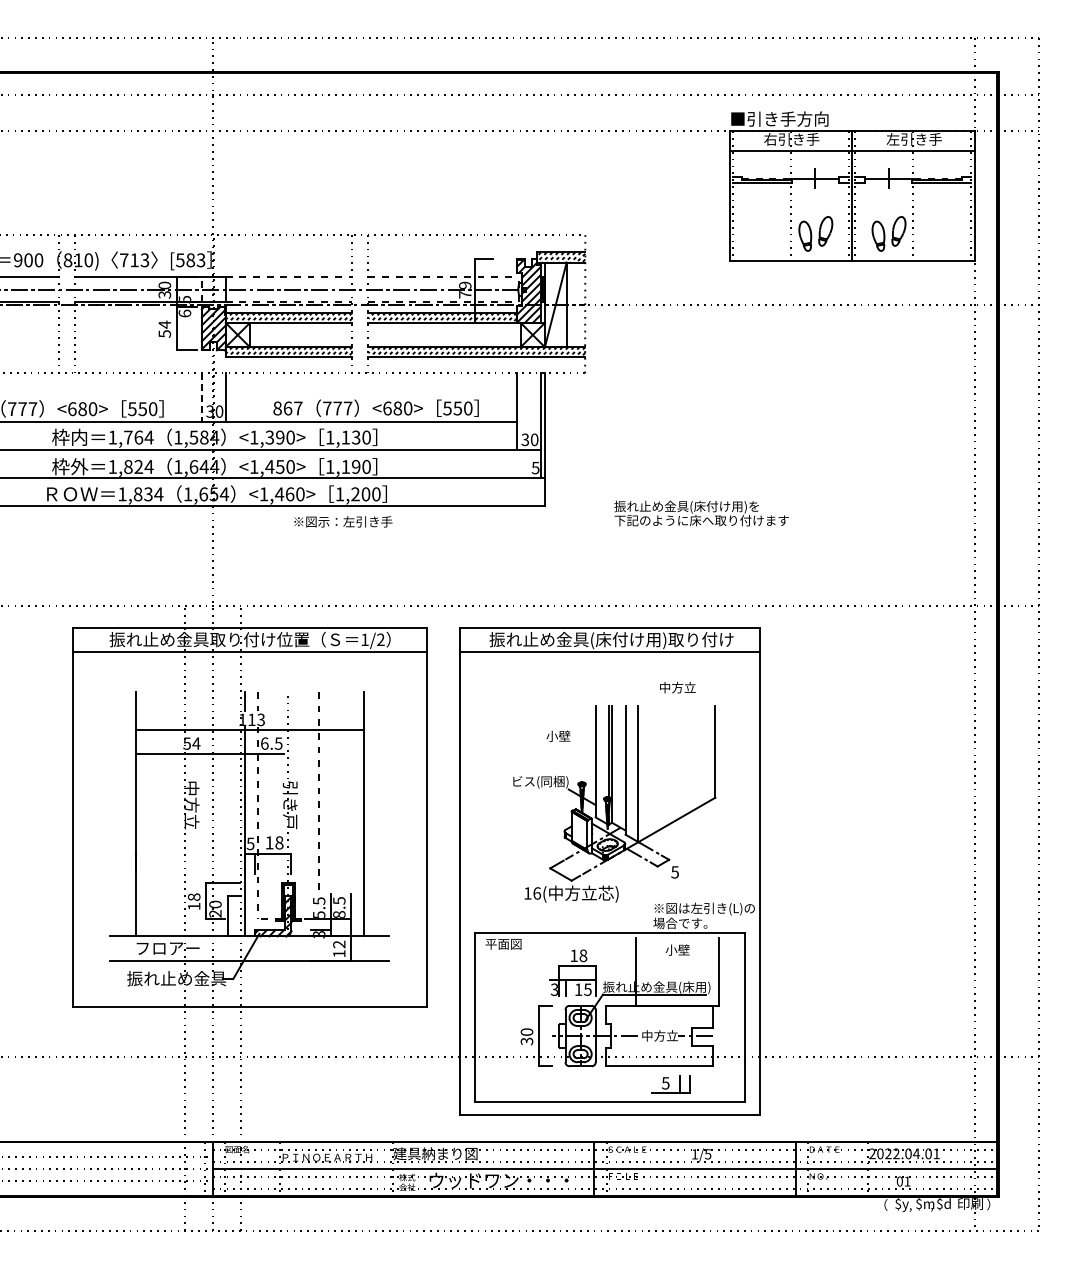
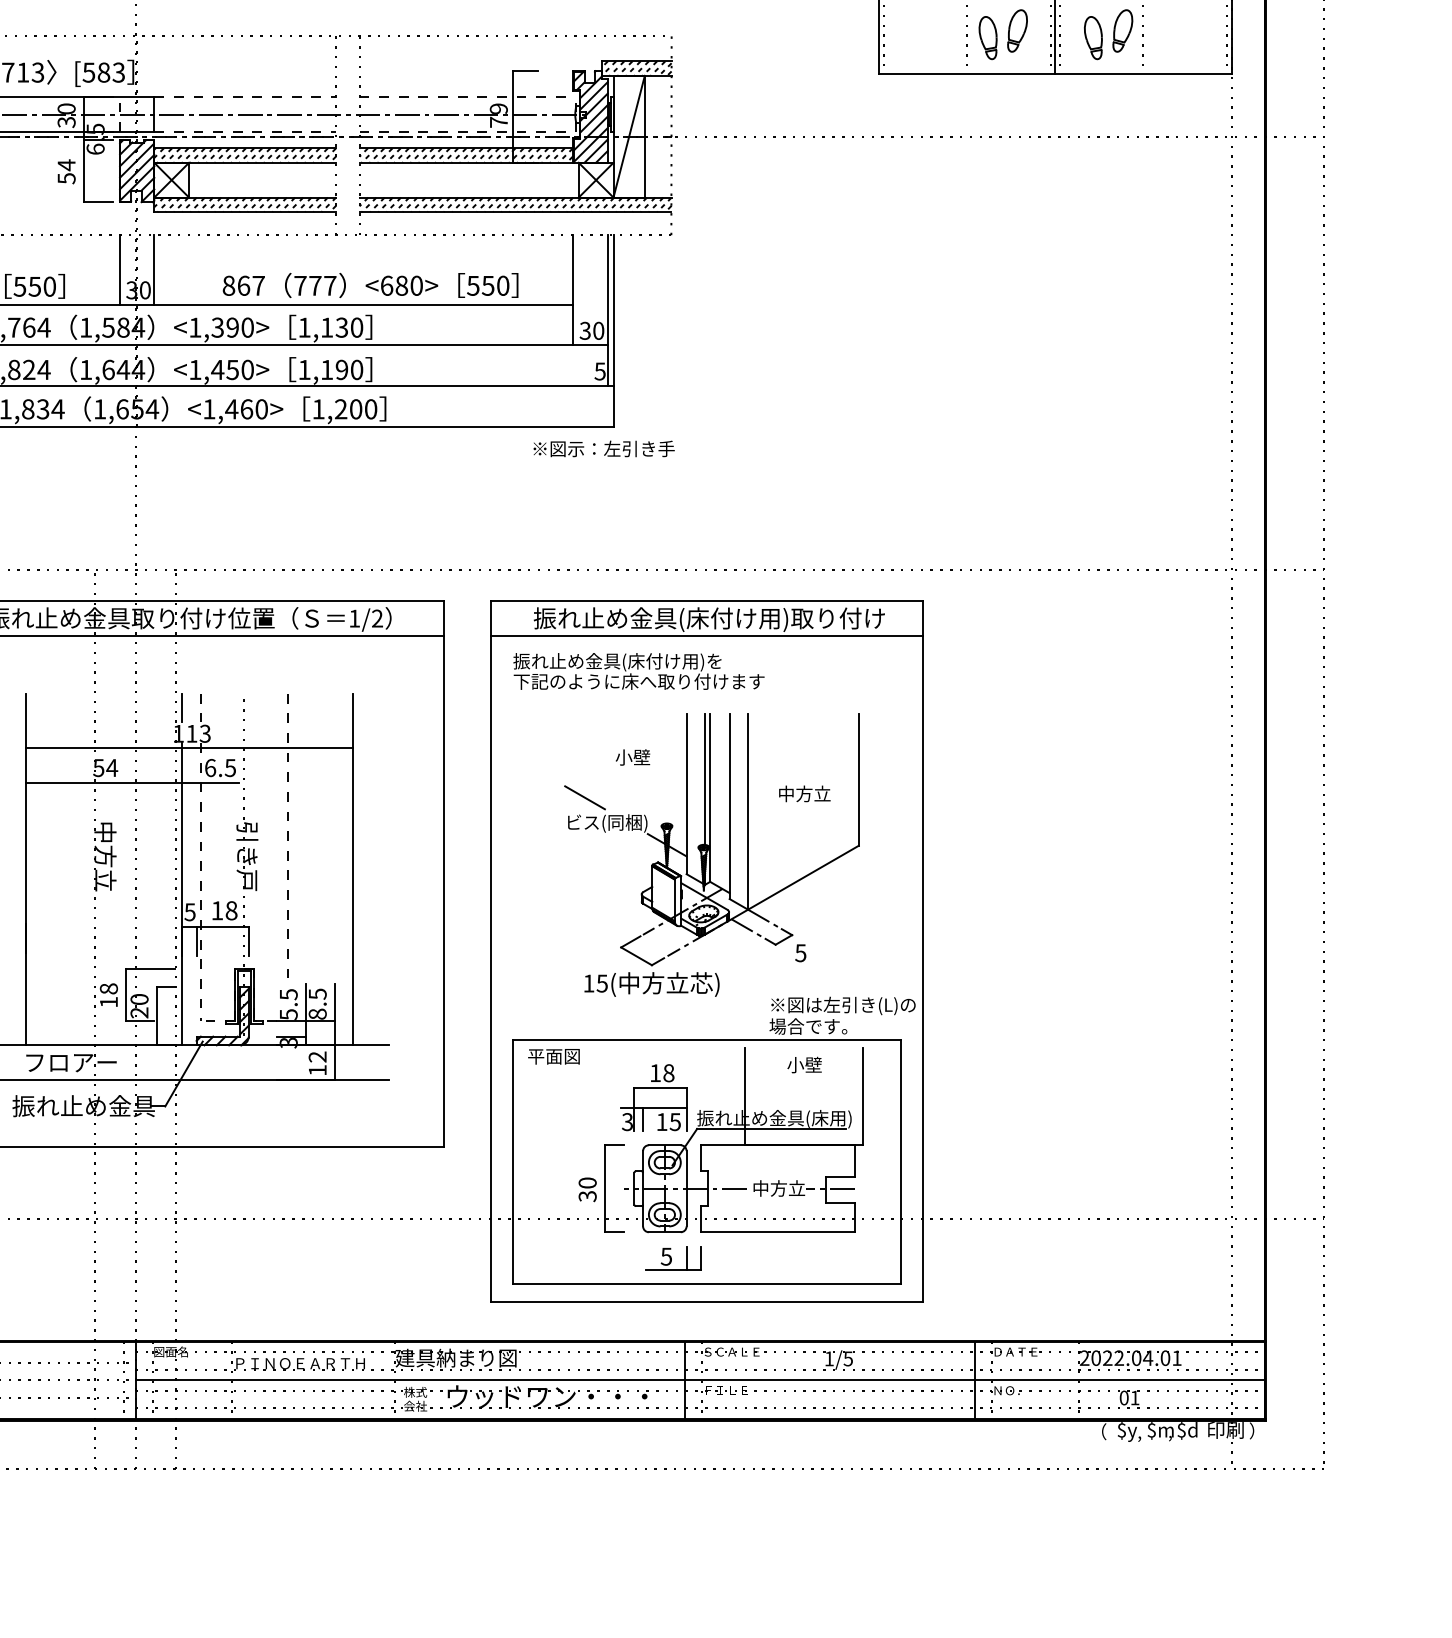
line: (201, 398) -> (119, 271), dashed -> solid
text: (701, 513) -> (638, 671), moved
text: (343, 521) -> (604, 448), moved
text: (677, 687) -> (804, 793), moved
line: (524, 764) -> (584, 798), added
text: (537, 893) -> (602, 983), 16( -> 15(
part: (670, 1084) -> (673, 1258), moved

